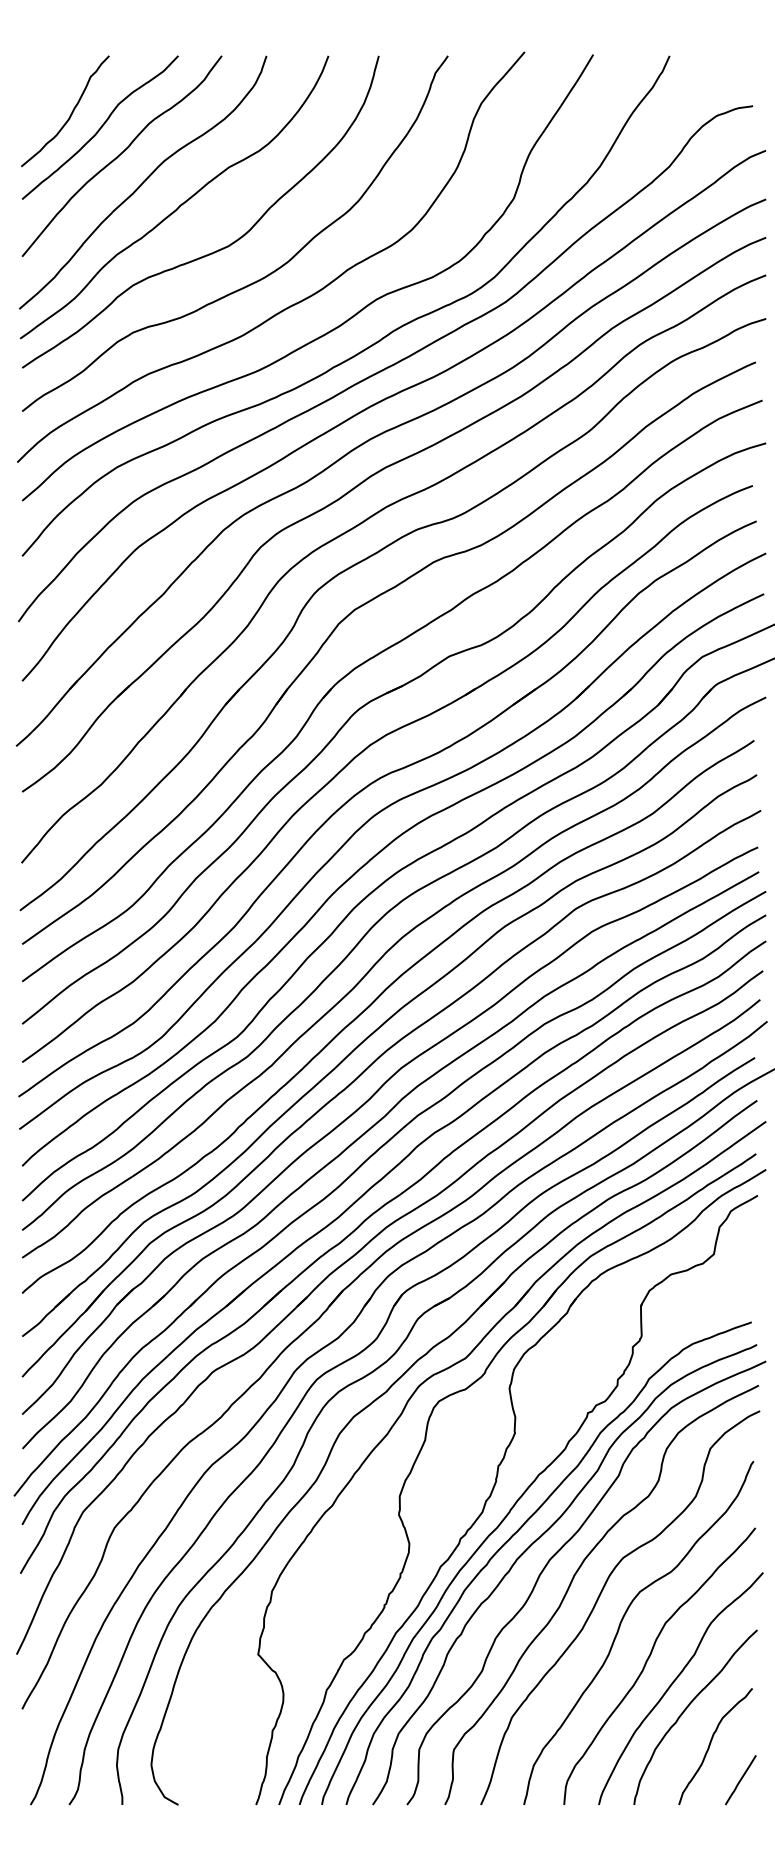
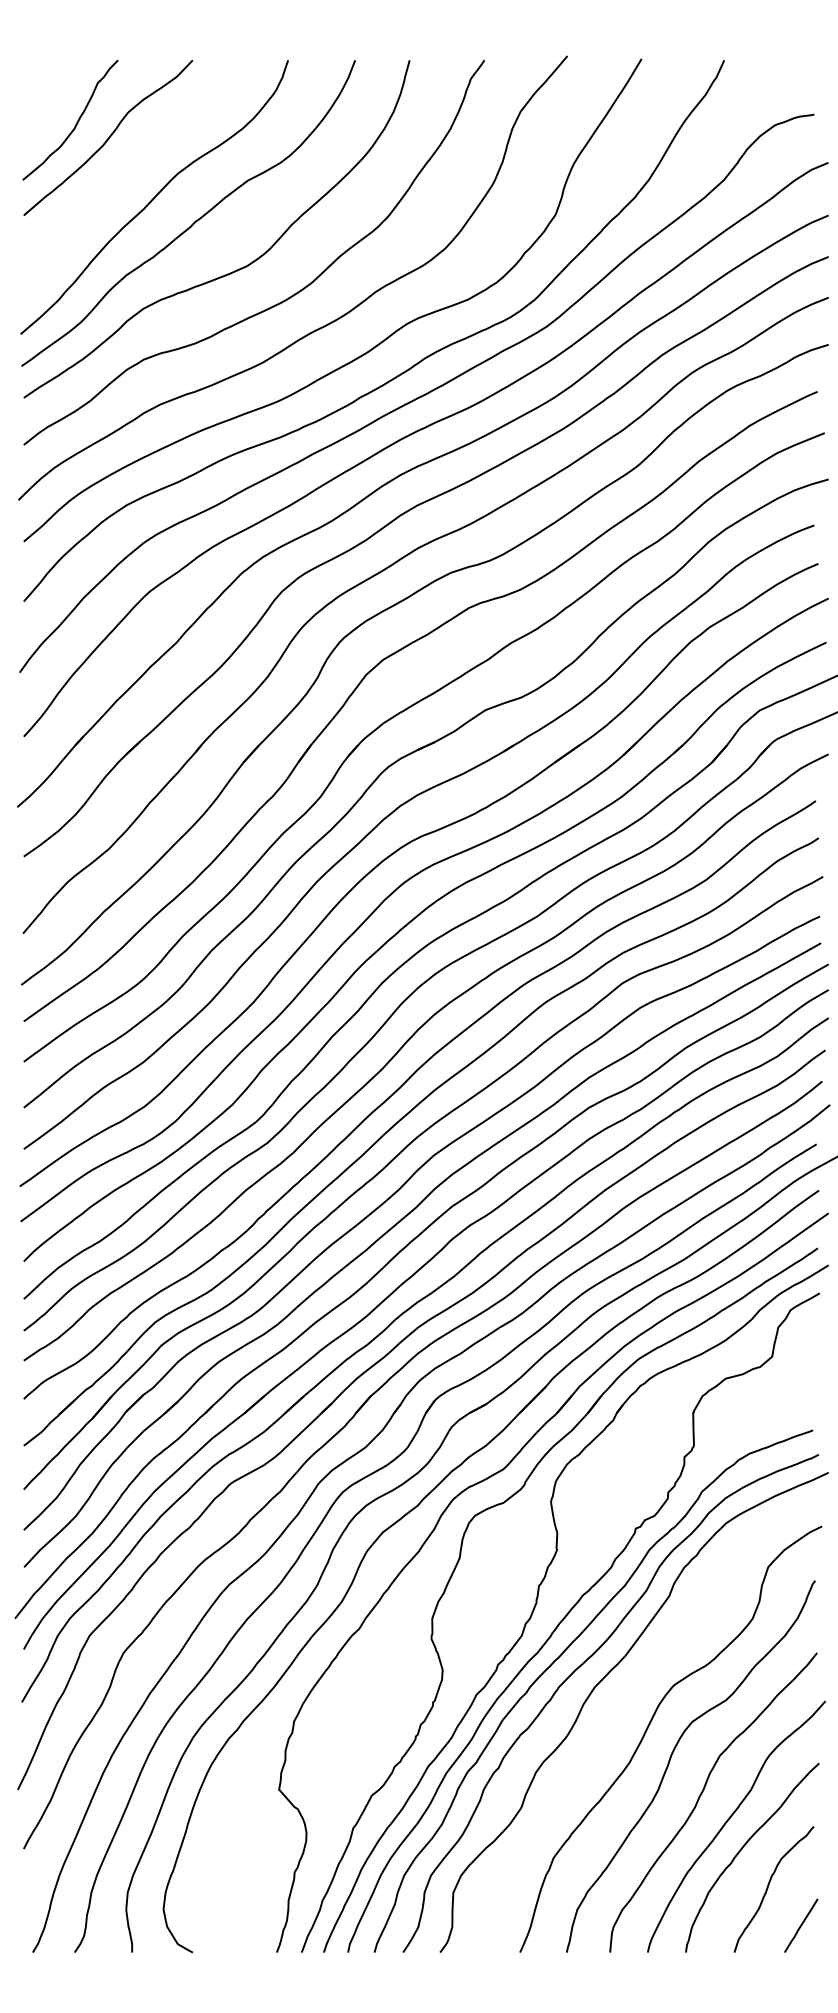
curve: (120, 155) -> (130, 167), removed
curve: (572, 1581) -> (619, 1710), removed

